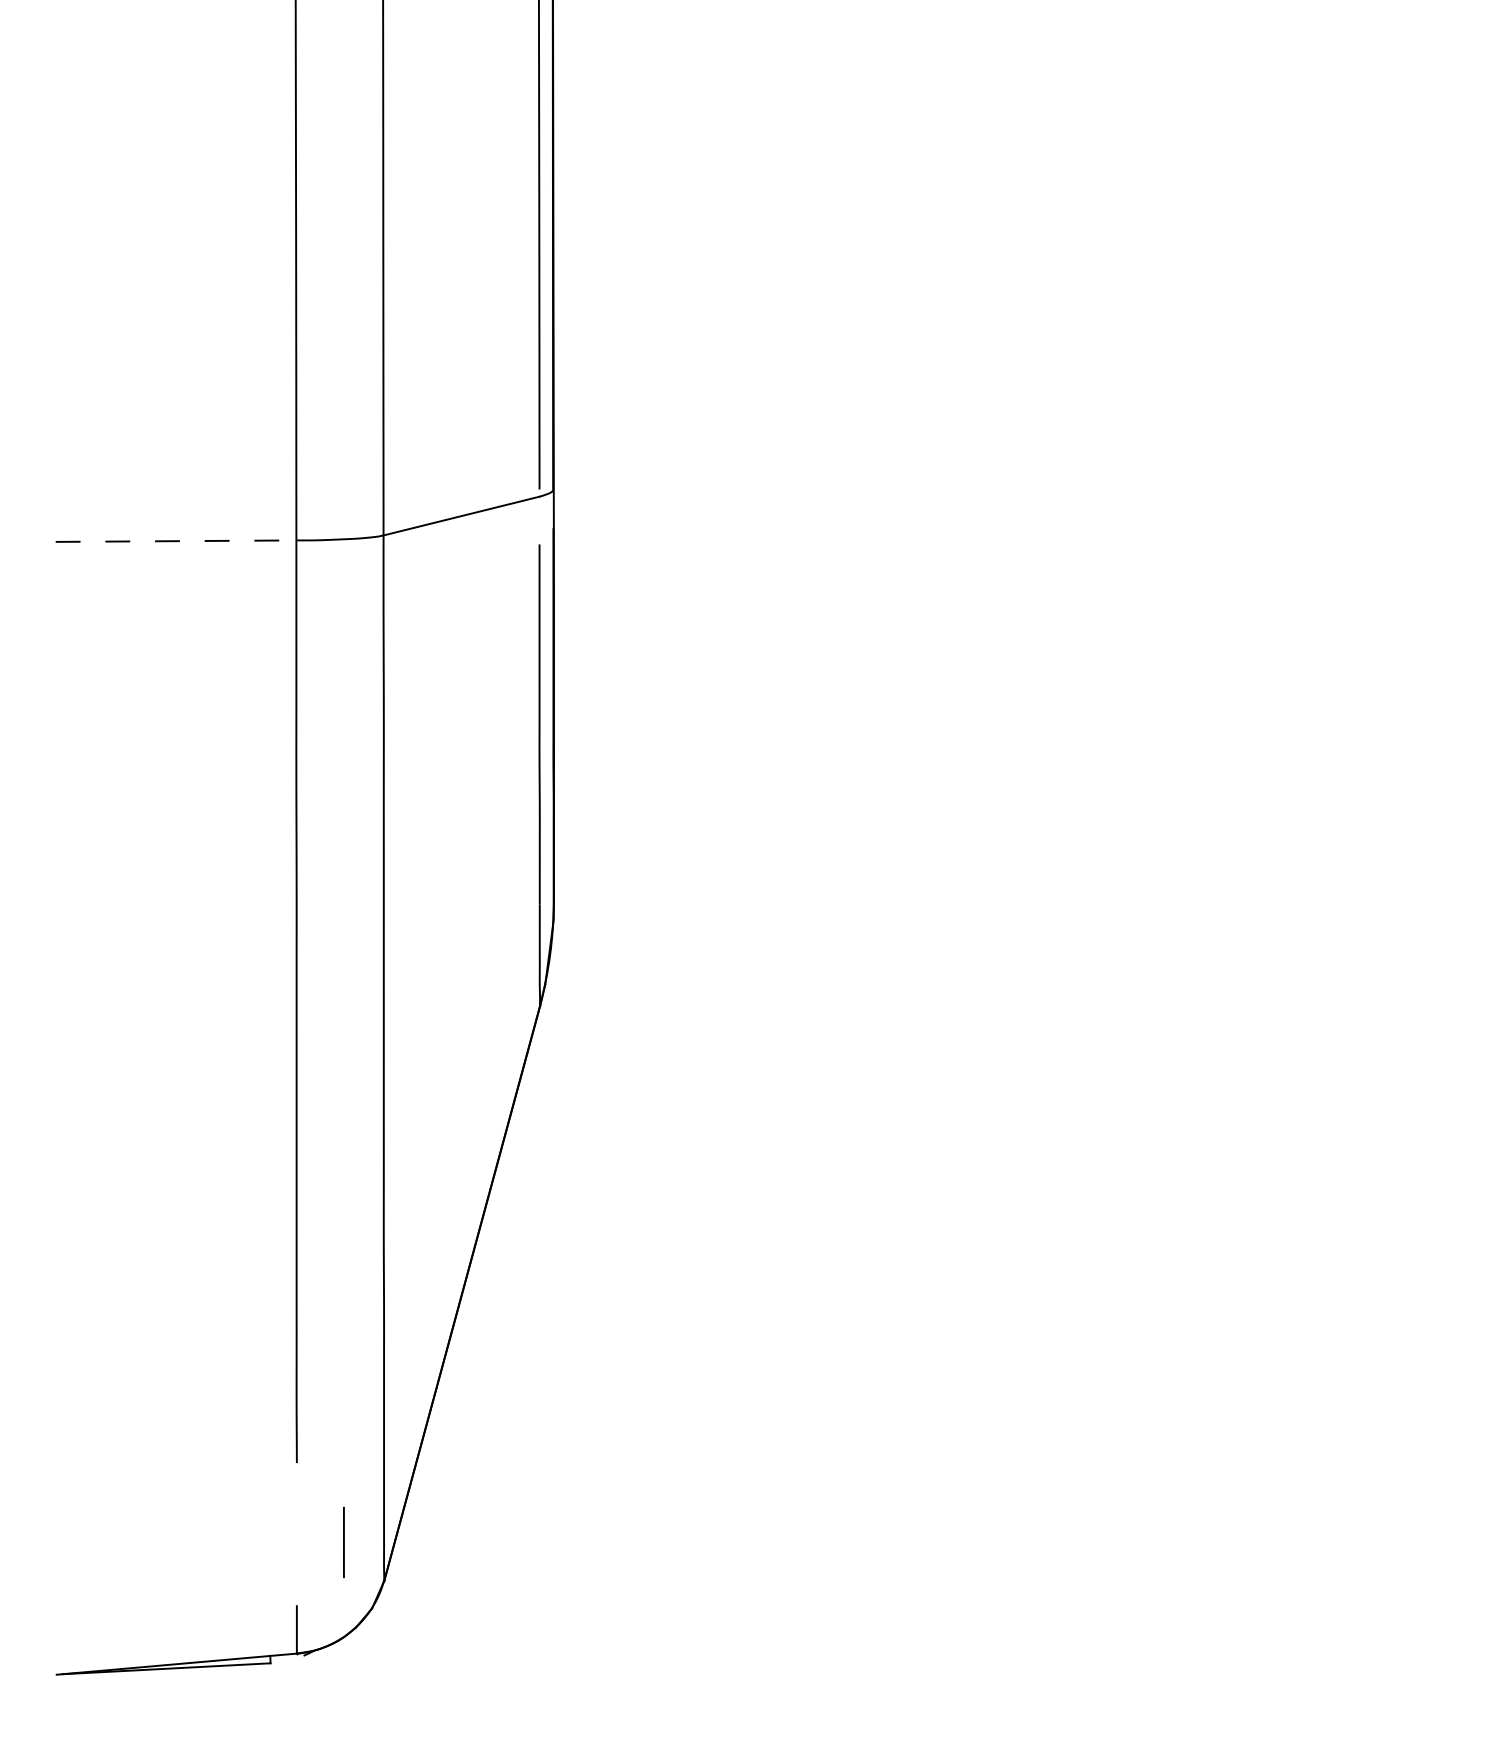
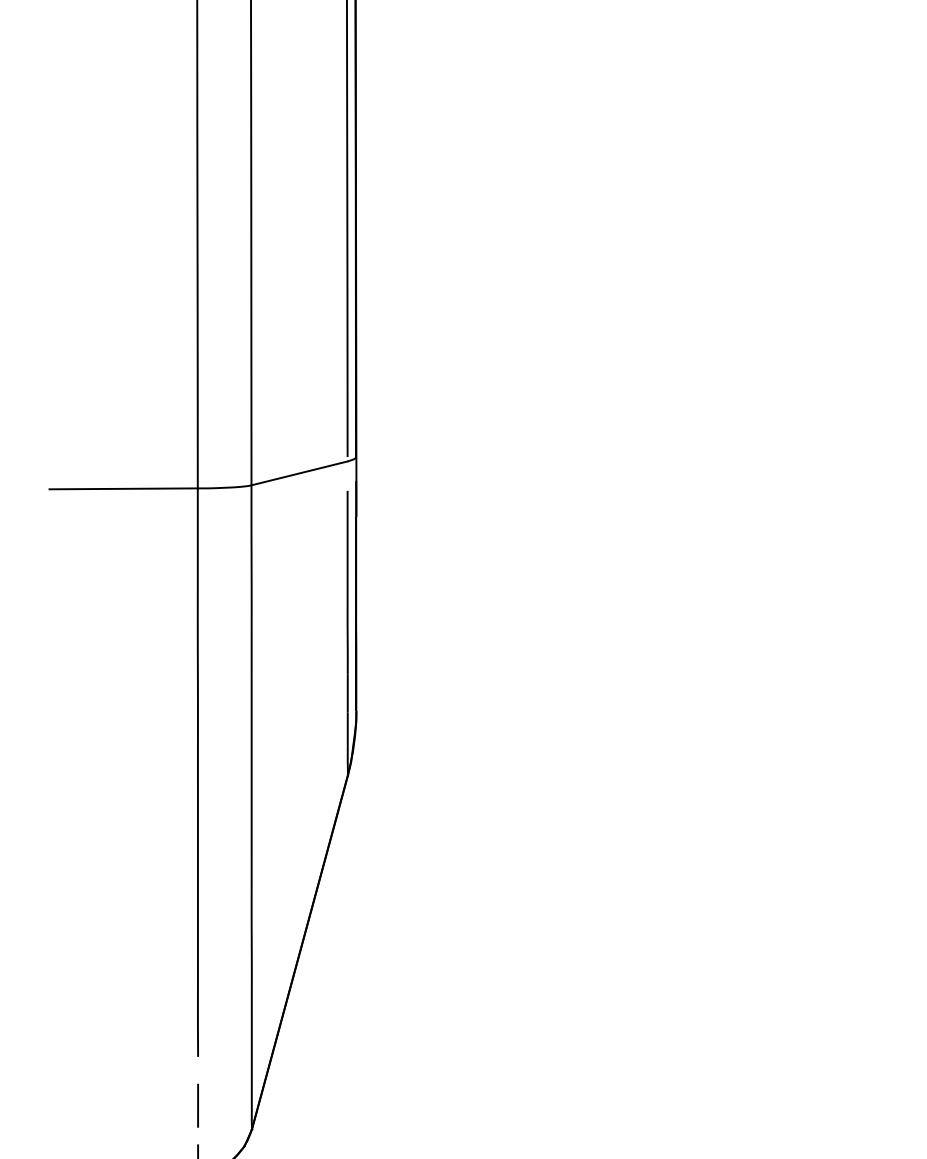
line: (177, 540) -> (124, 488), dashed -> solid
line: (342, 1542) -> (197, 1105), moved

